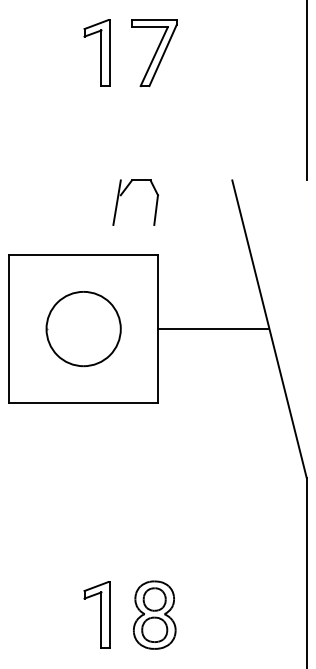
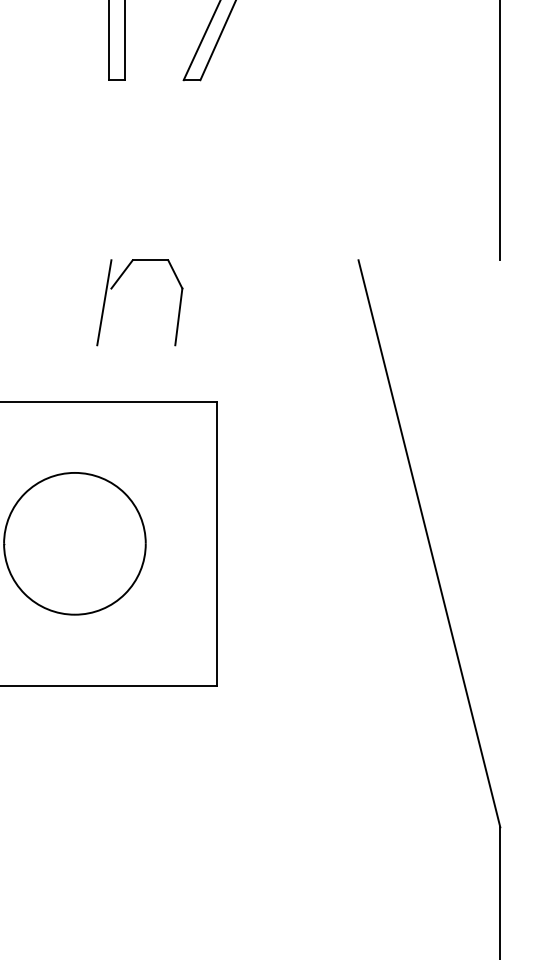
part: (124, 192) -> (118, 283), moved
line: (213, 329) -> (322, 544), removed

